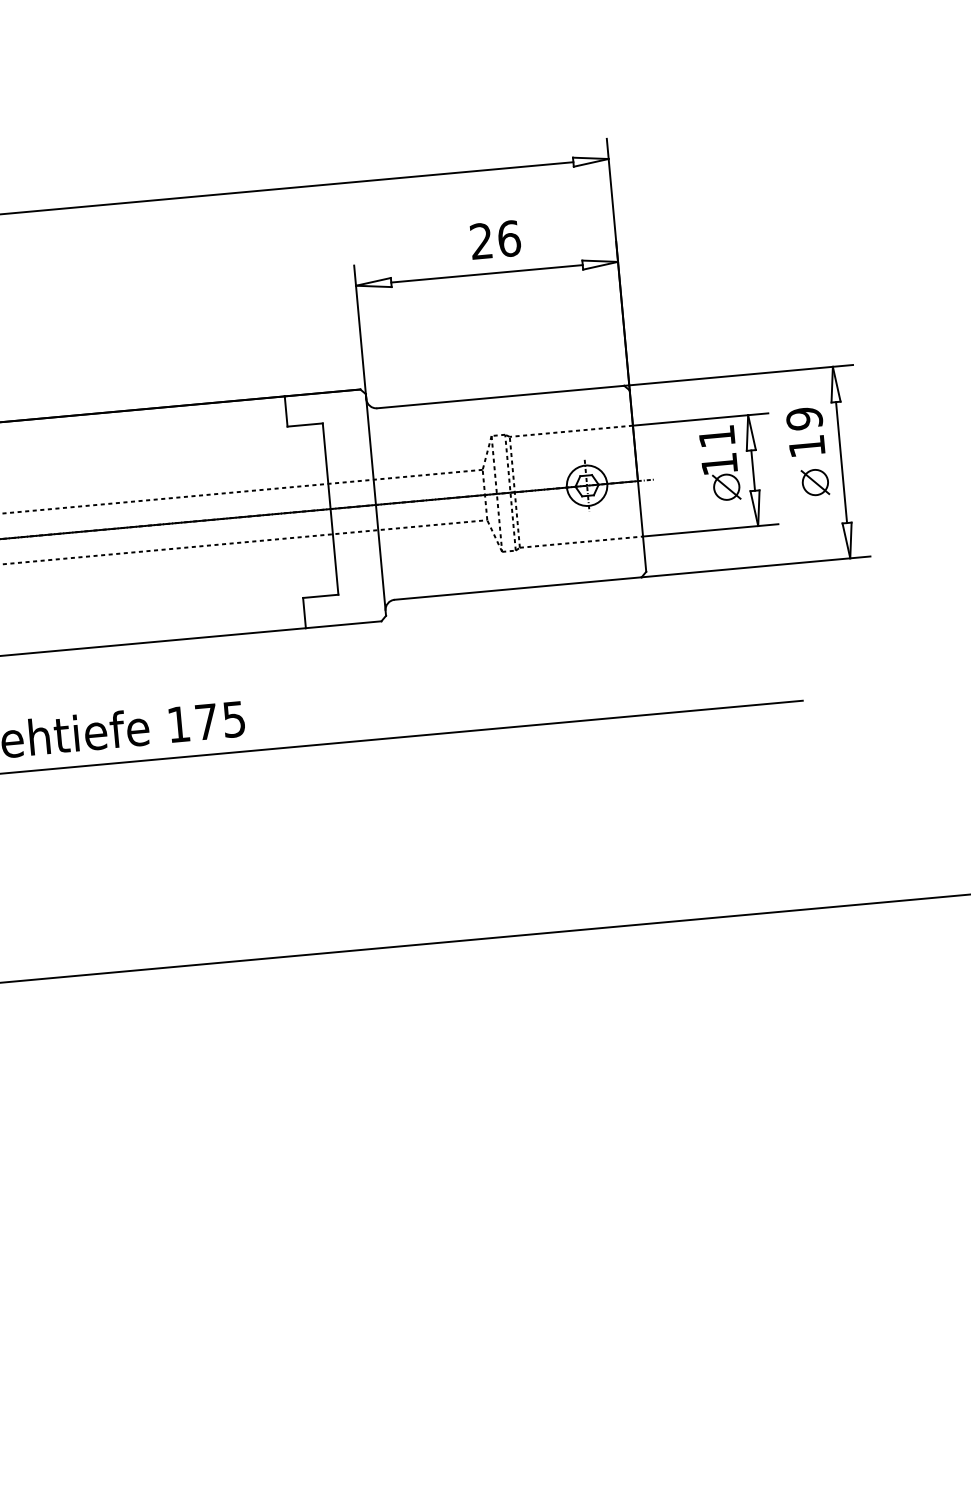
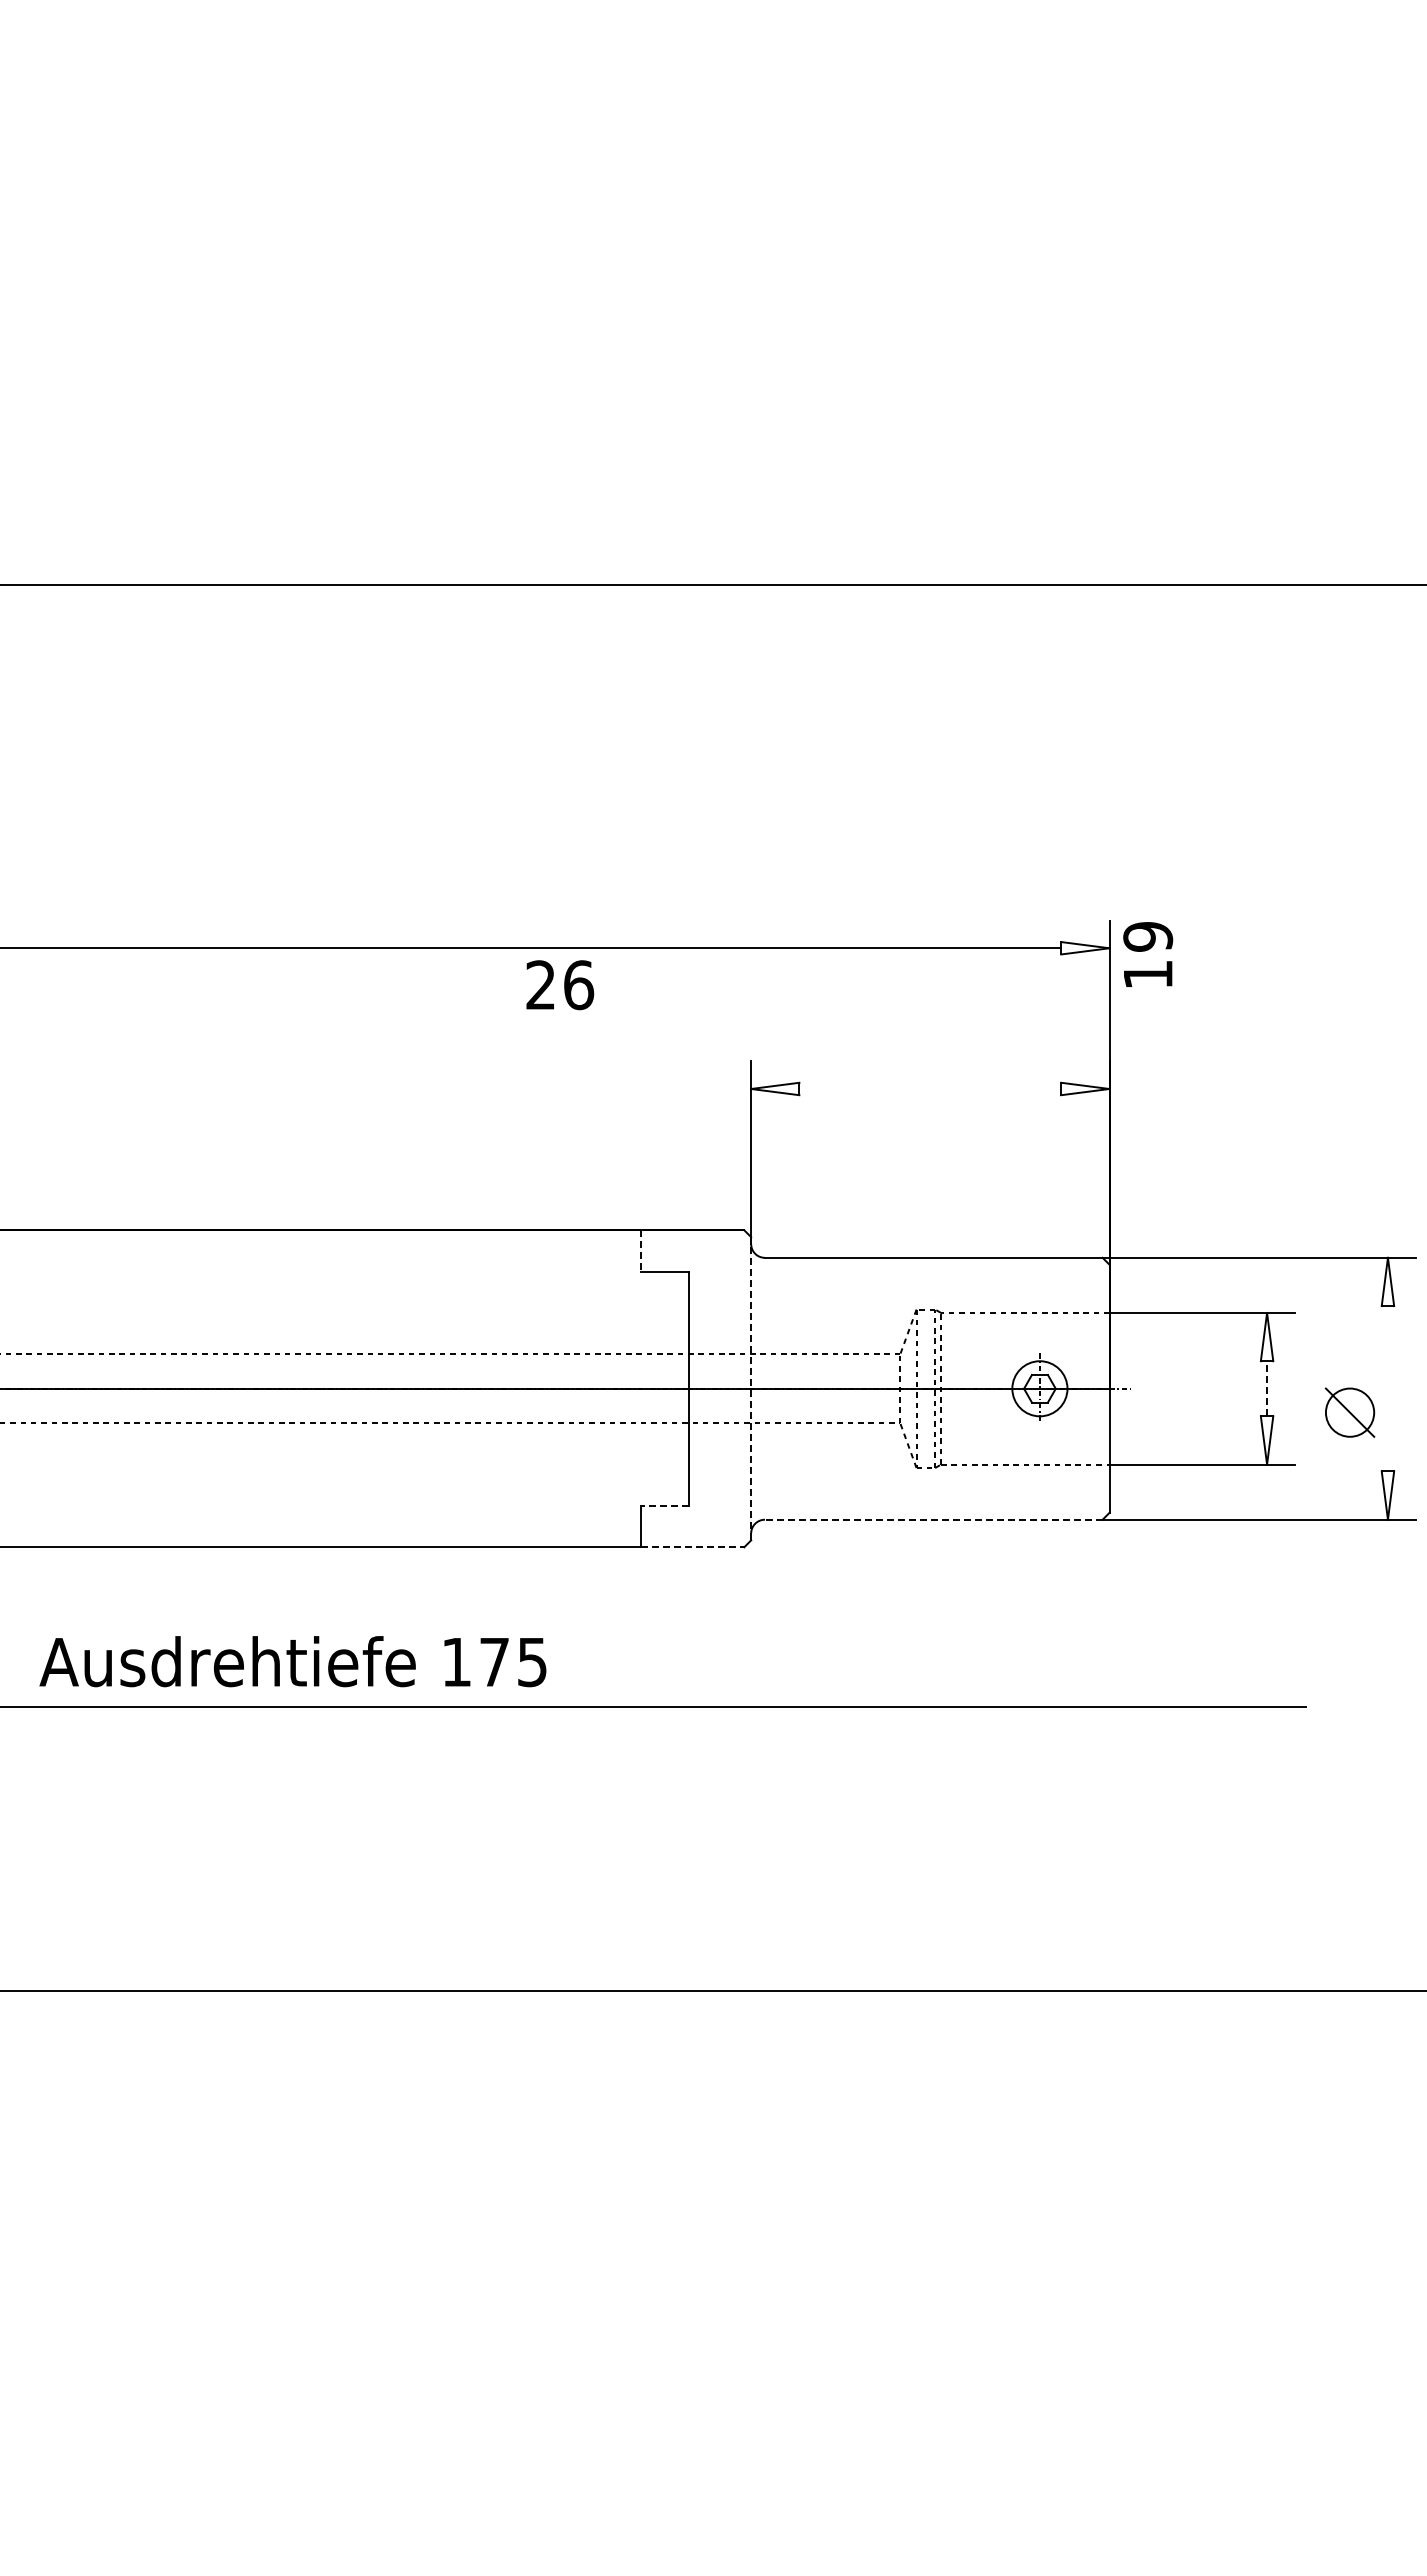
text: (495, 240) -> (560, 985), moved
line: (487, 274) -> (930, 1089), removed
line: (285, 411) -> (640, 1250), solid -> dashed
text: (805, 431) -> (1148, 954), moved
line: (841, 462) -> (1387, 1388), removed
part: (719, 463) -> (1222, 1375), removed
line: (753, 470) -> (1267, 1388), solid -> dashed
part: (815, 482) -> (1349, 1412), size x1.4
line: (376, 504) -> (751, 1388), solid -> dashed
line: (517, 588) -> (933, 1519), solid -> dashed
line: (320, 596) -> (664, 1505), solid -> dashed
line: (343, 624) -> (692, 1547), solid -> dashed

